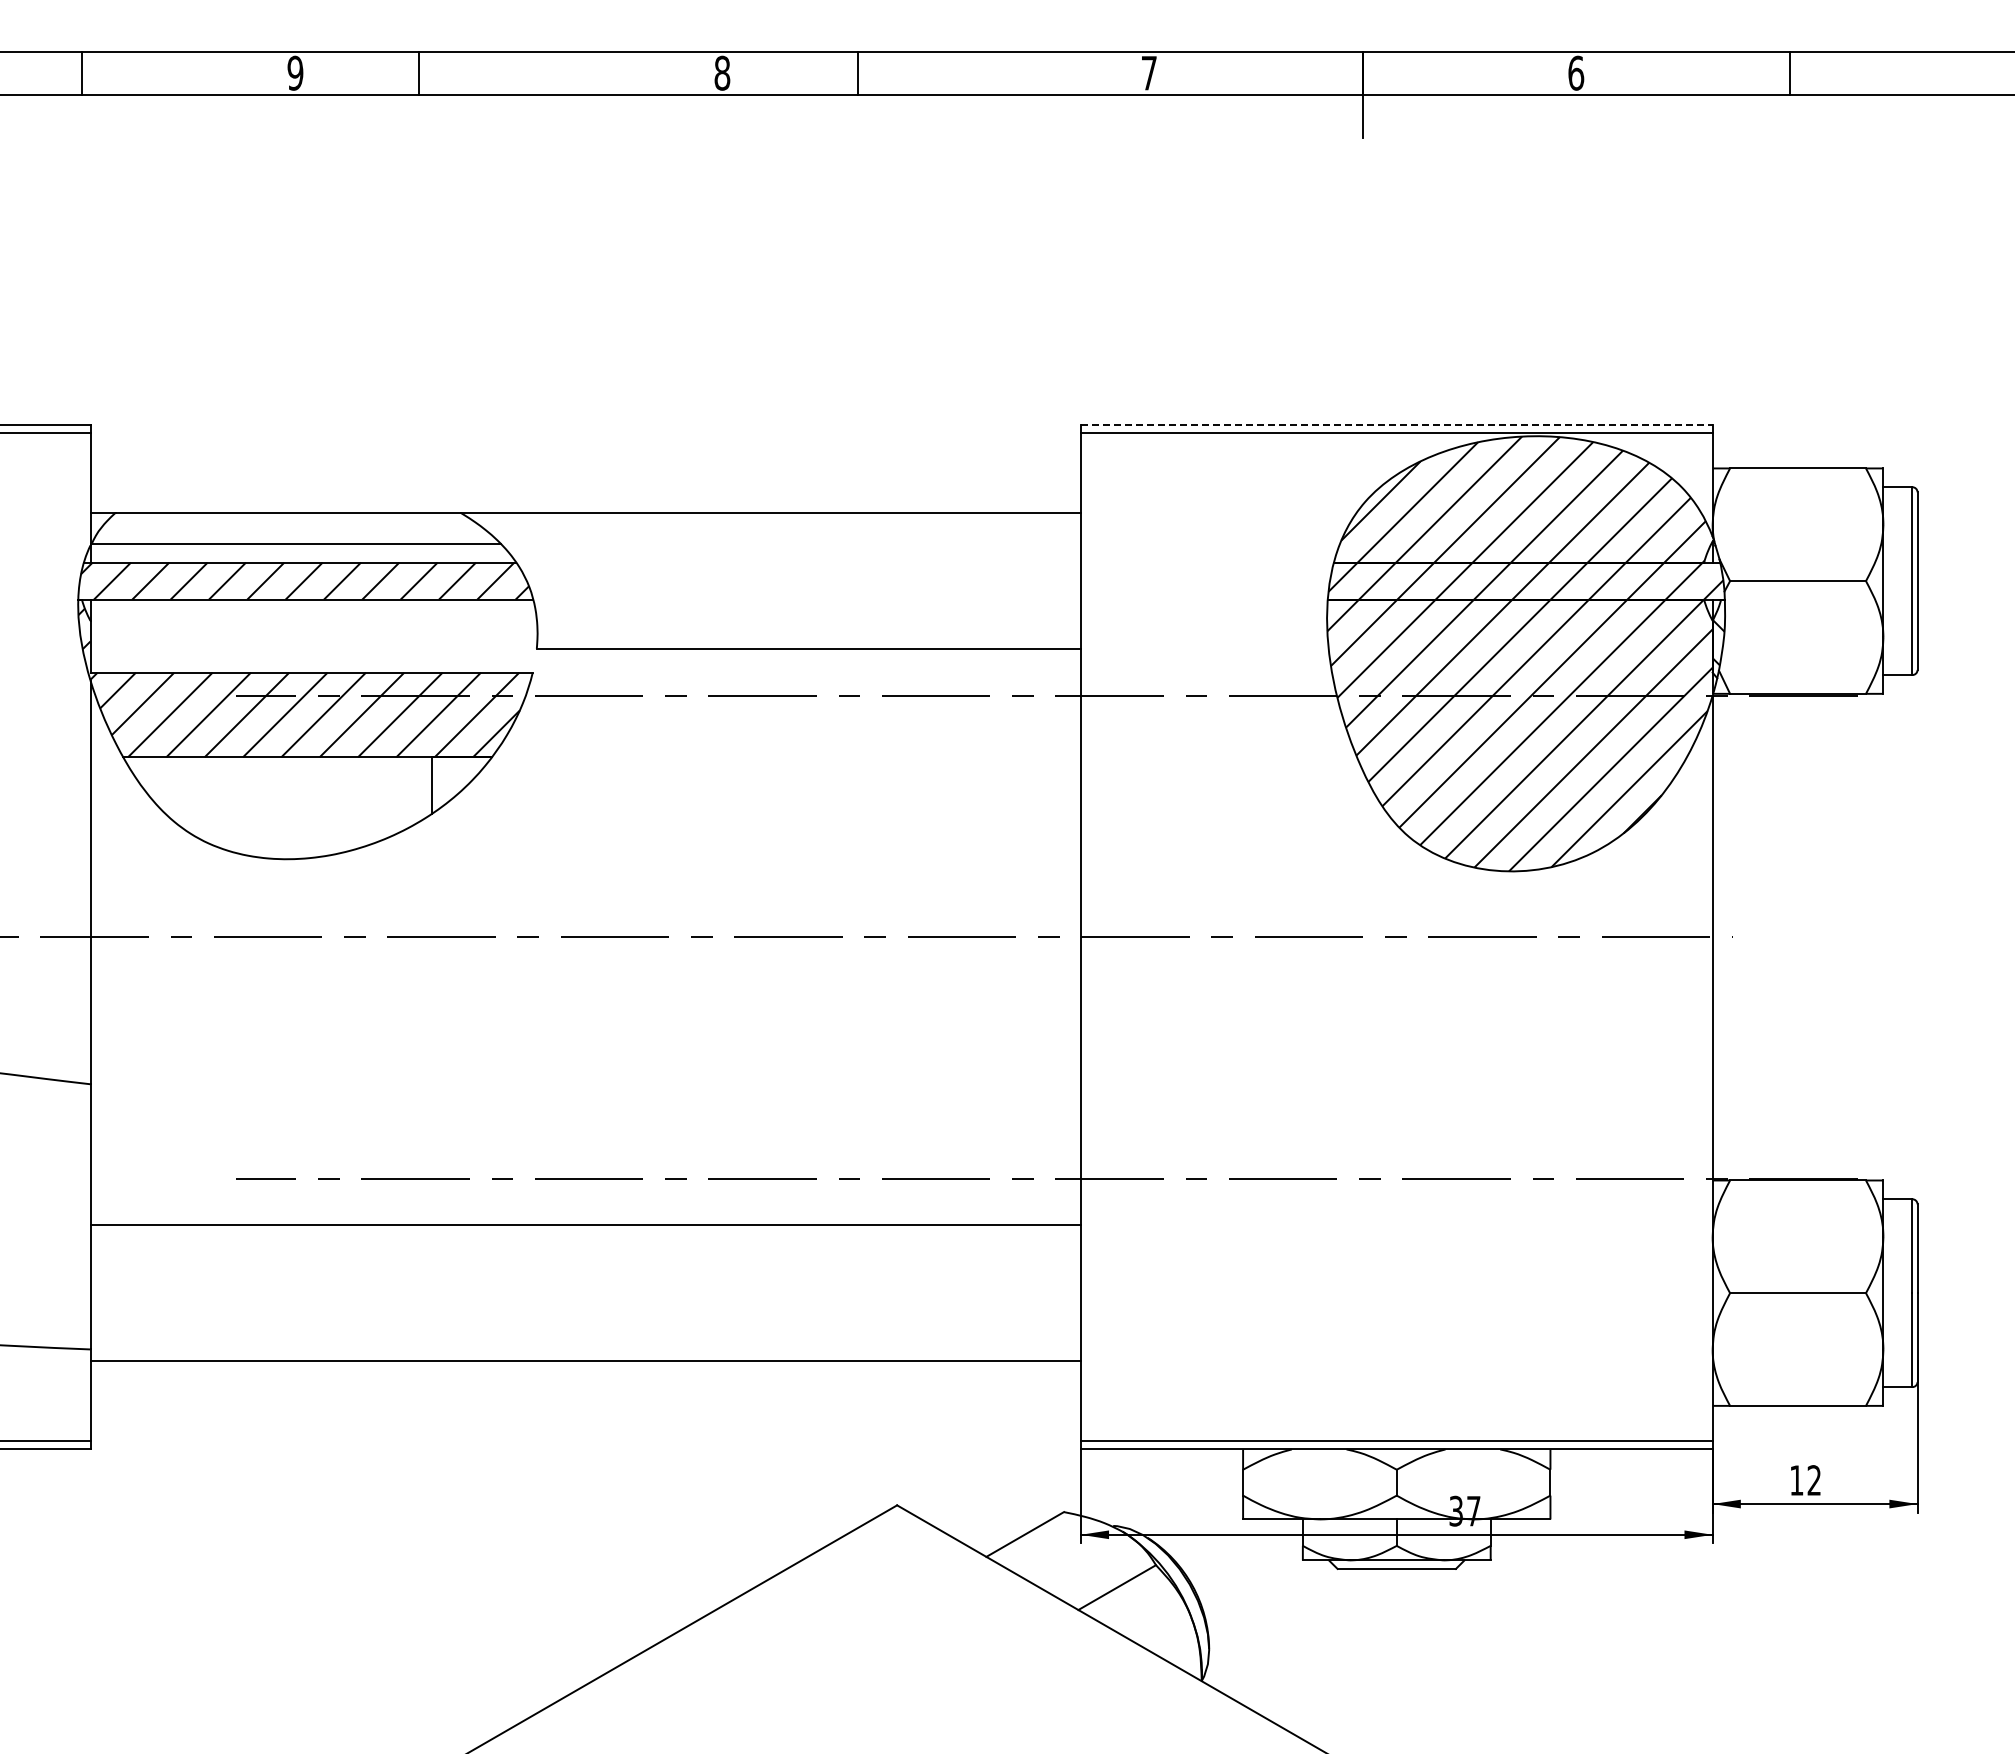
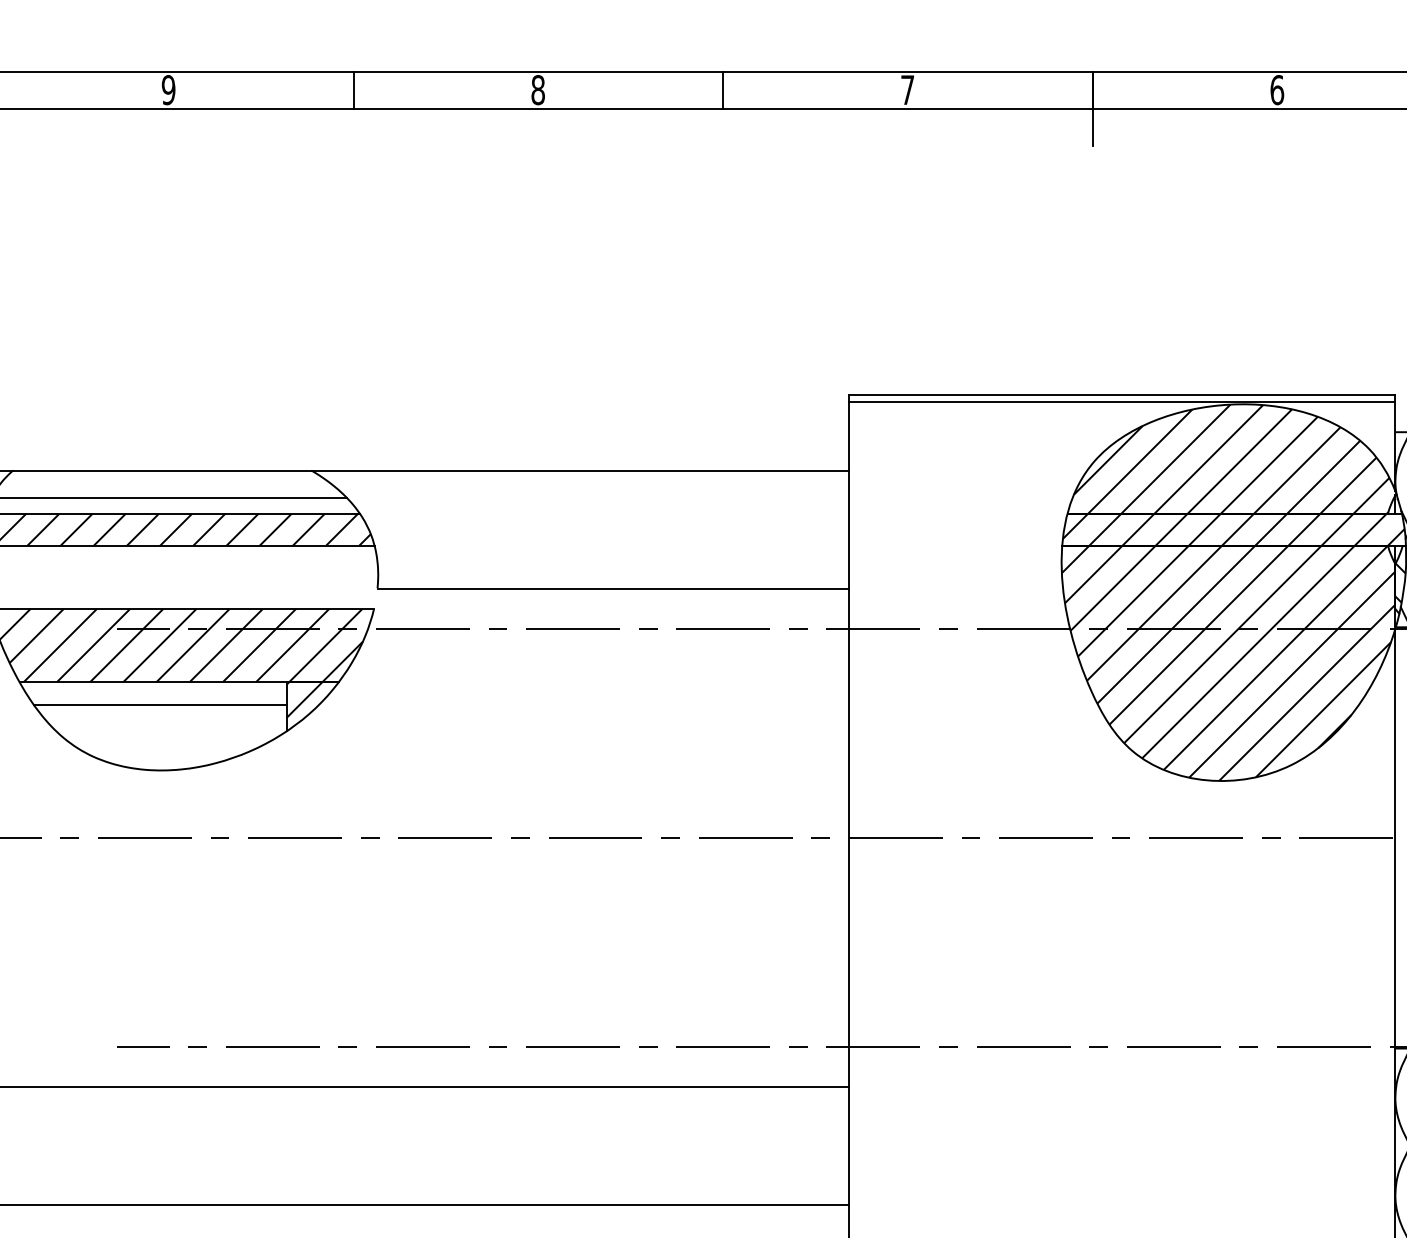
line: (419, 73) -> (353, 90), moved
line: (858, 73) -> (723, 90), moved
line: (1396, 424) -> (1121, 394), dashed -> solid
hatch: (452, 777) -> (304, 699), added
line: (285, 783) -> (160, 704), added

